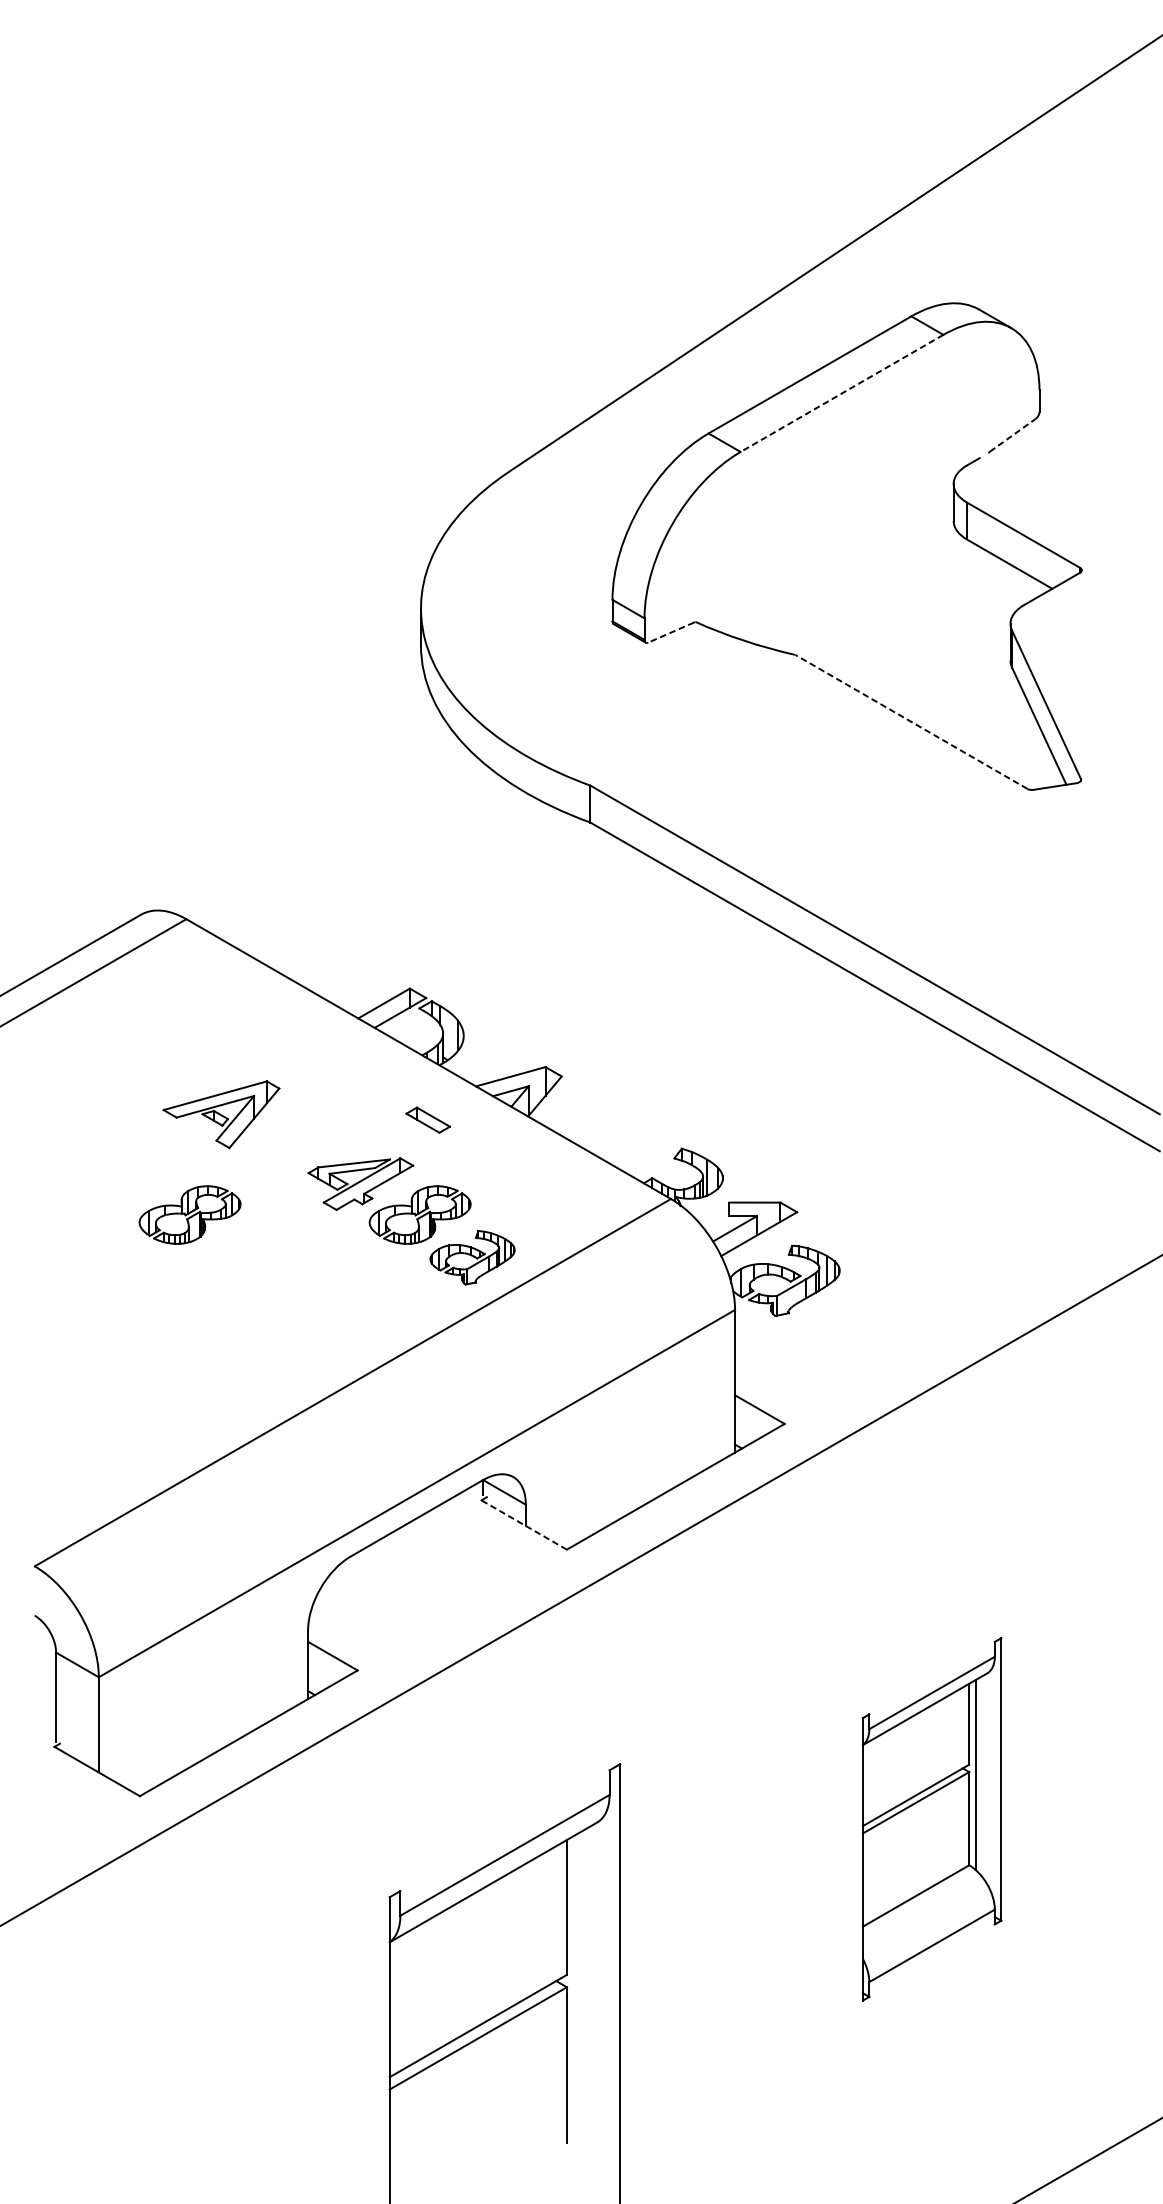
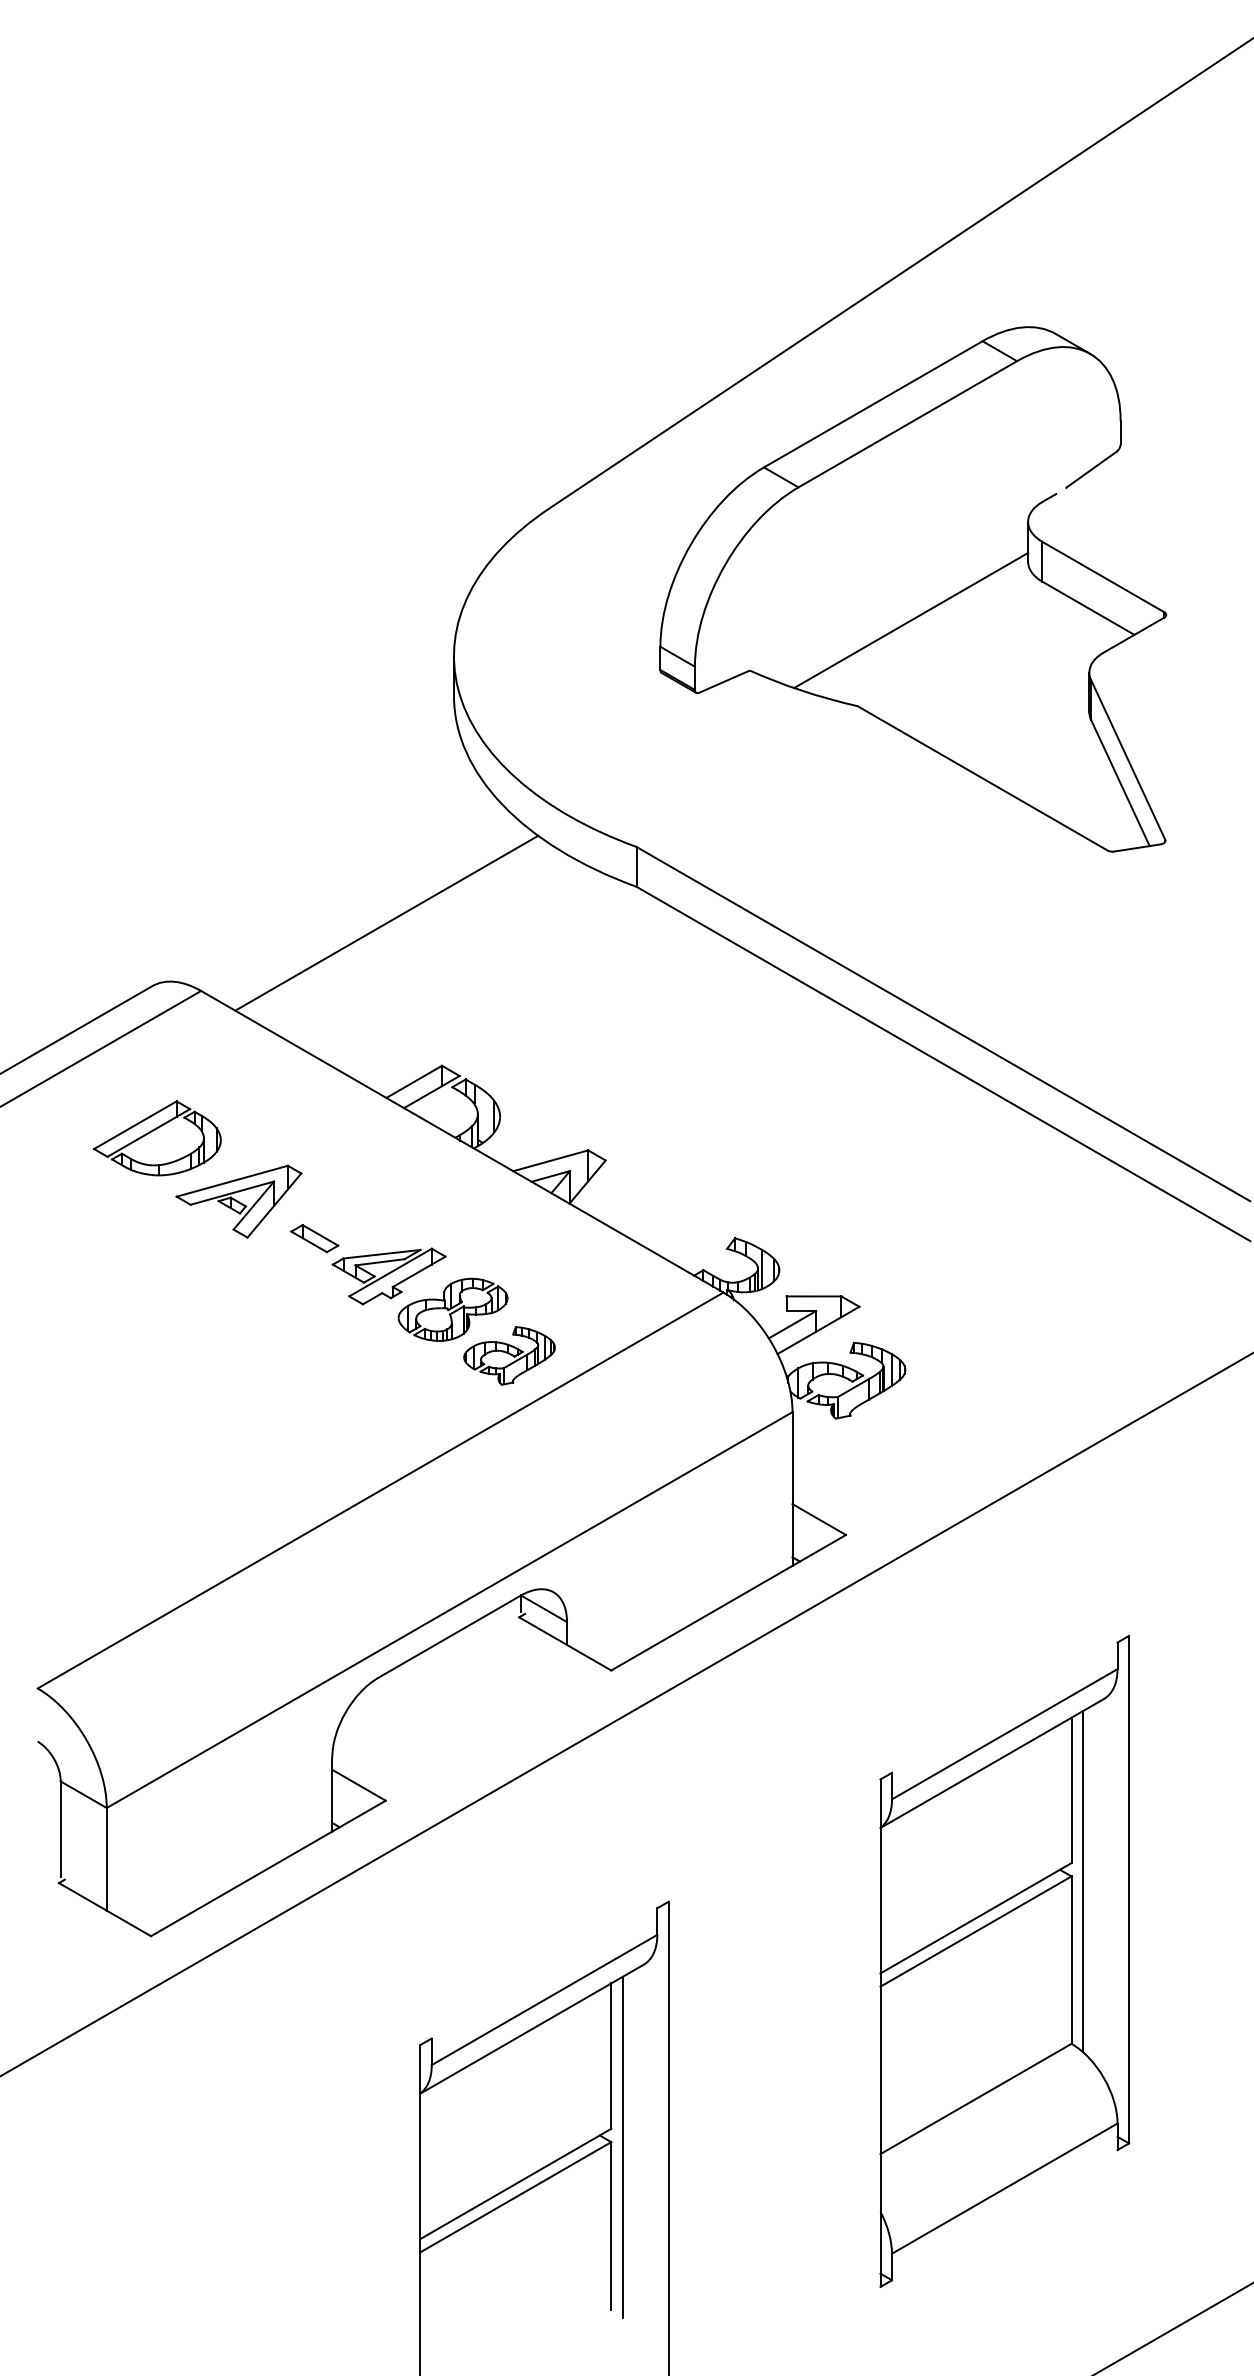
line: (841, 393) -> (907, 424), dashed -> solid
line: (1013, 435) -> (1092, 469), dashed -> solid
line: (845, 575) -> (911, 620), added
line: (671, 632) -> (723, 682), dashed -> solid
line: (911, 722) -> (982, 778), dashed -> solid
line: (358, 855) -> (386, 922), added
part: (142, 1049) -> (153, 1131), added
part: (427, 1120) -> (314, 1238), moved
part: (189, 1214) -> (204, 1309), removed
line: (523, 1524) -> (564, 1643), dashed -> solid
part: (931, 1818) -> (1004, 1960), size x1.67
line: (577, 1991) -> (622, 2146), added

